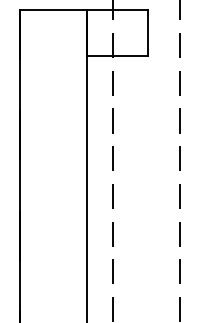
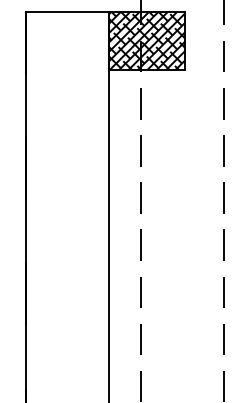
hatch: (117, 32) -> (146, 40), added

